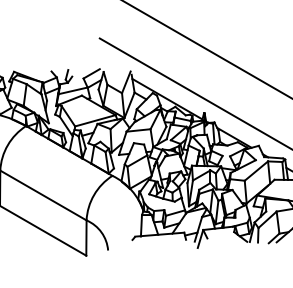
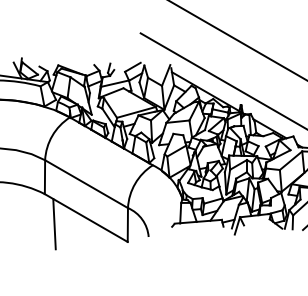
line: (10, 236) -> (54, 223), added

